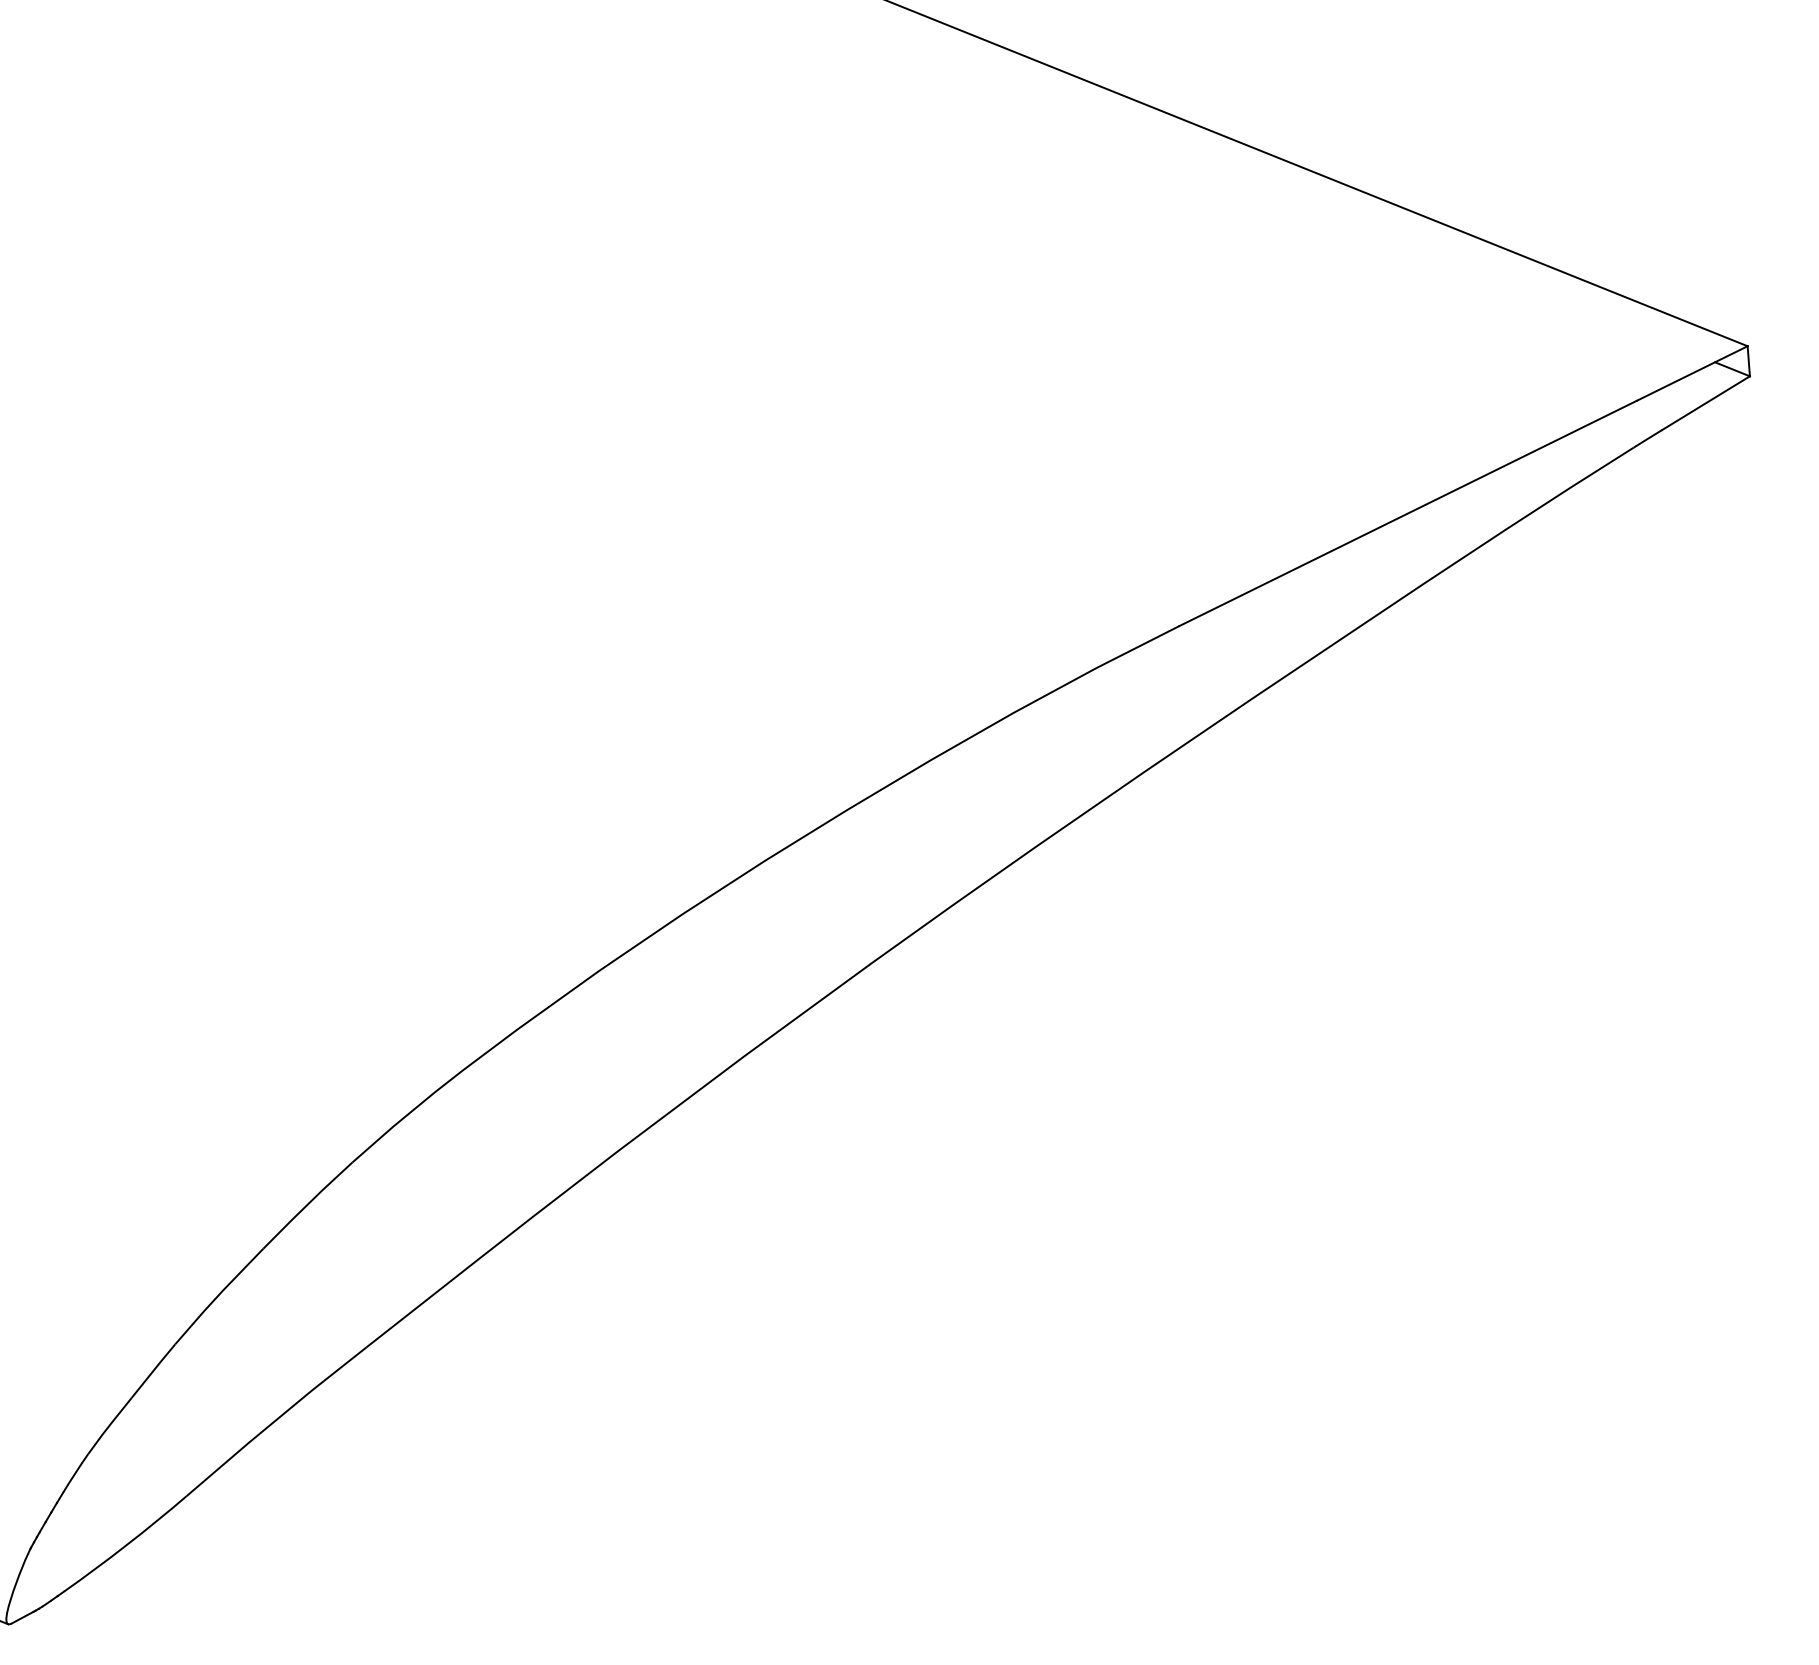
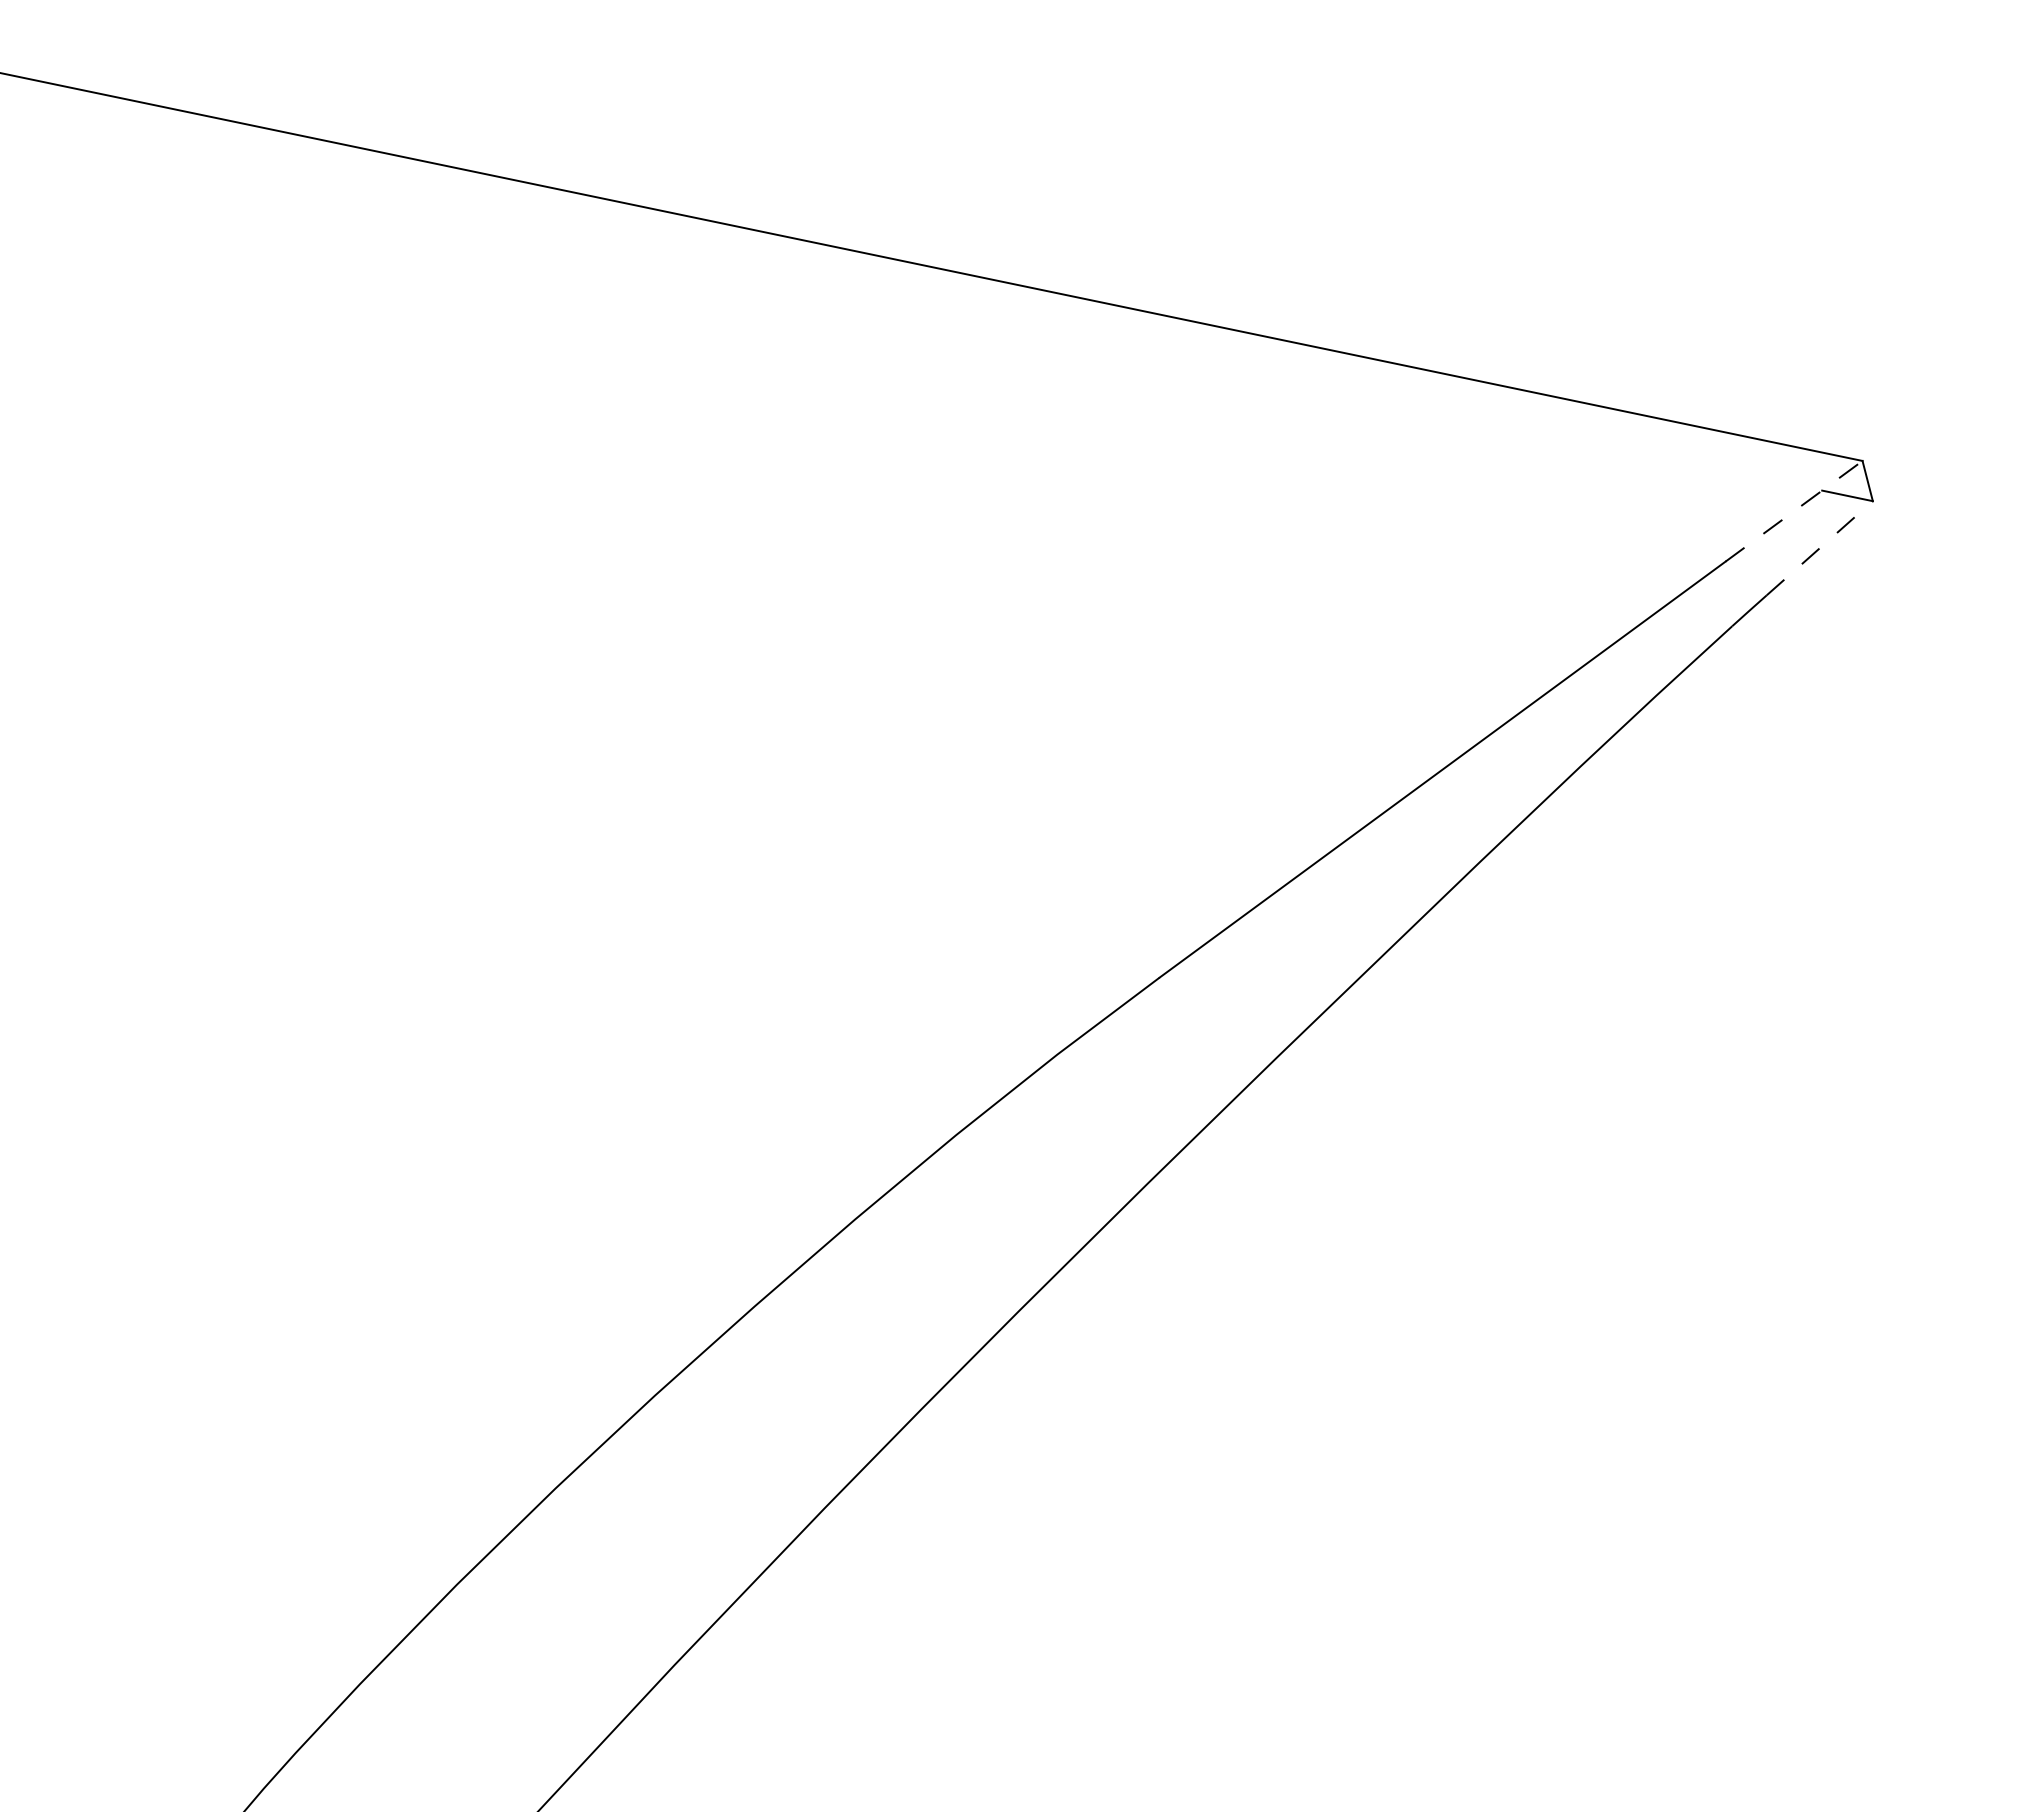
line: (1692, 373) -> (1794, 511), solid -> dashed
line: (1705, 403) -> (1819, 548), solid -> dashed

